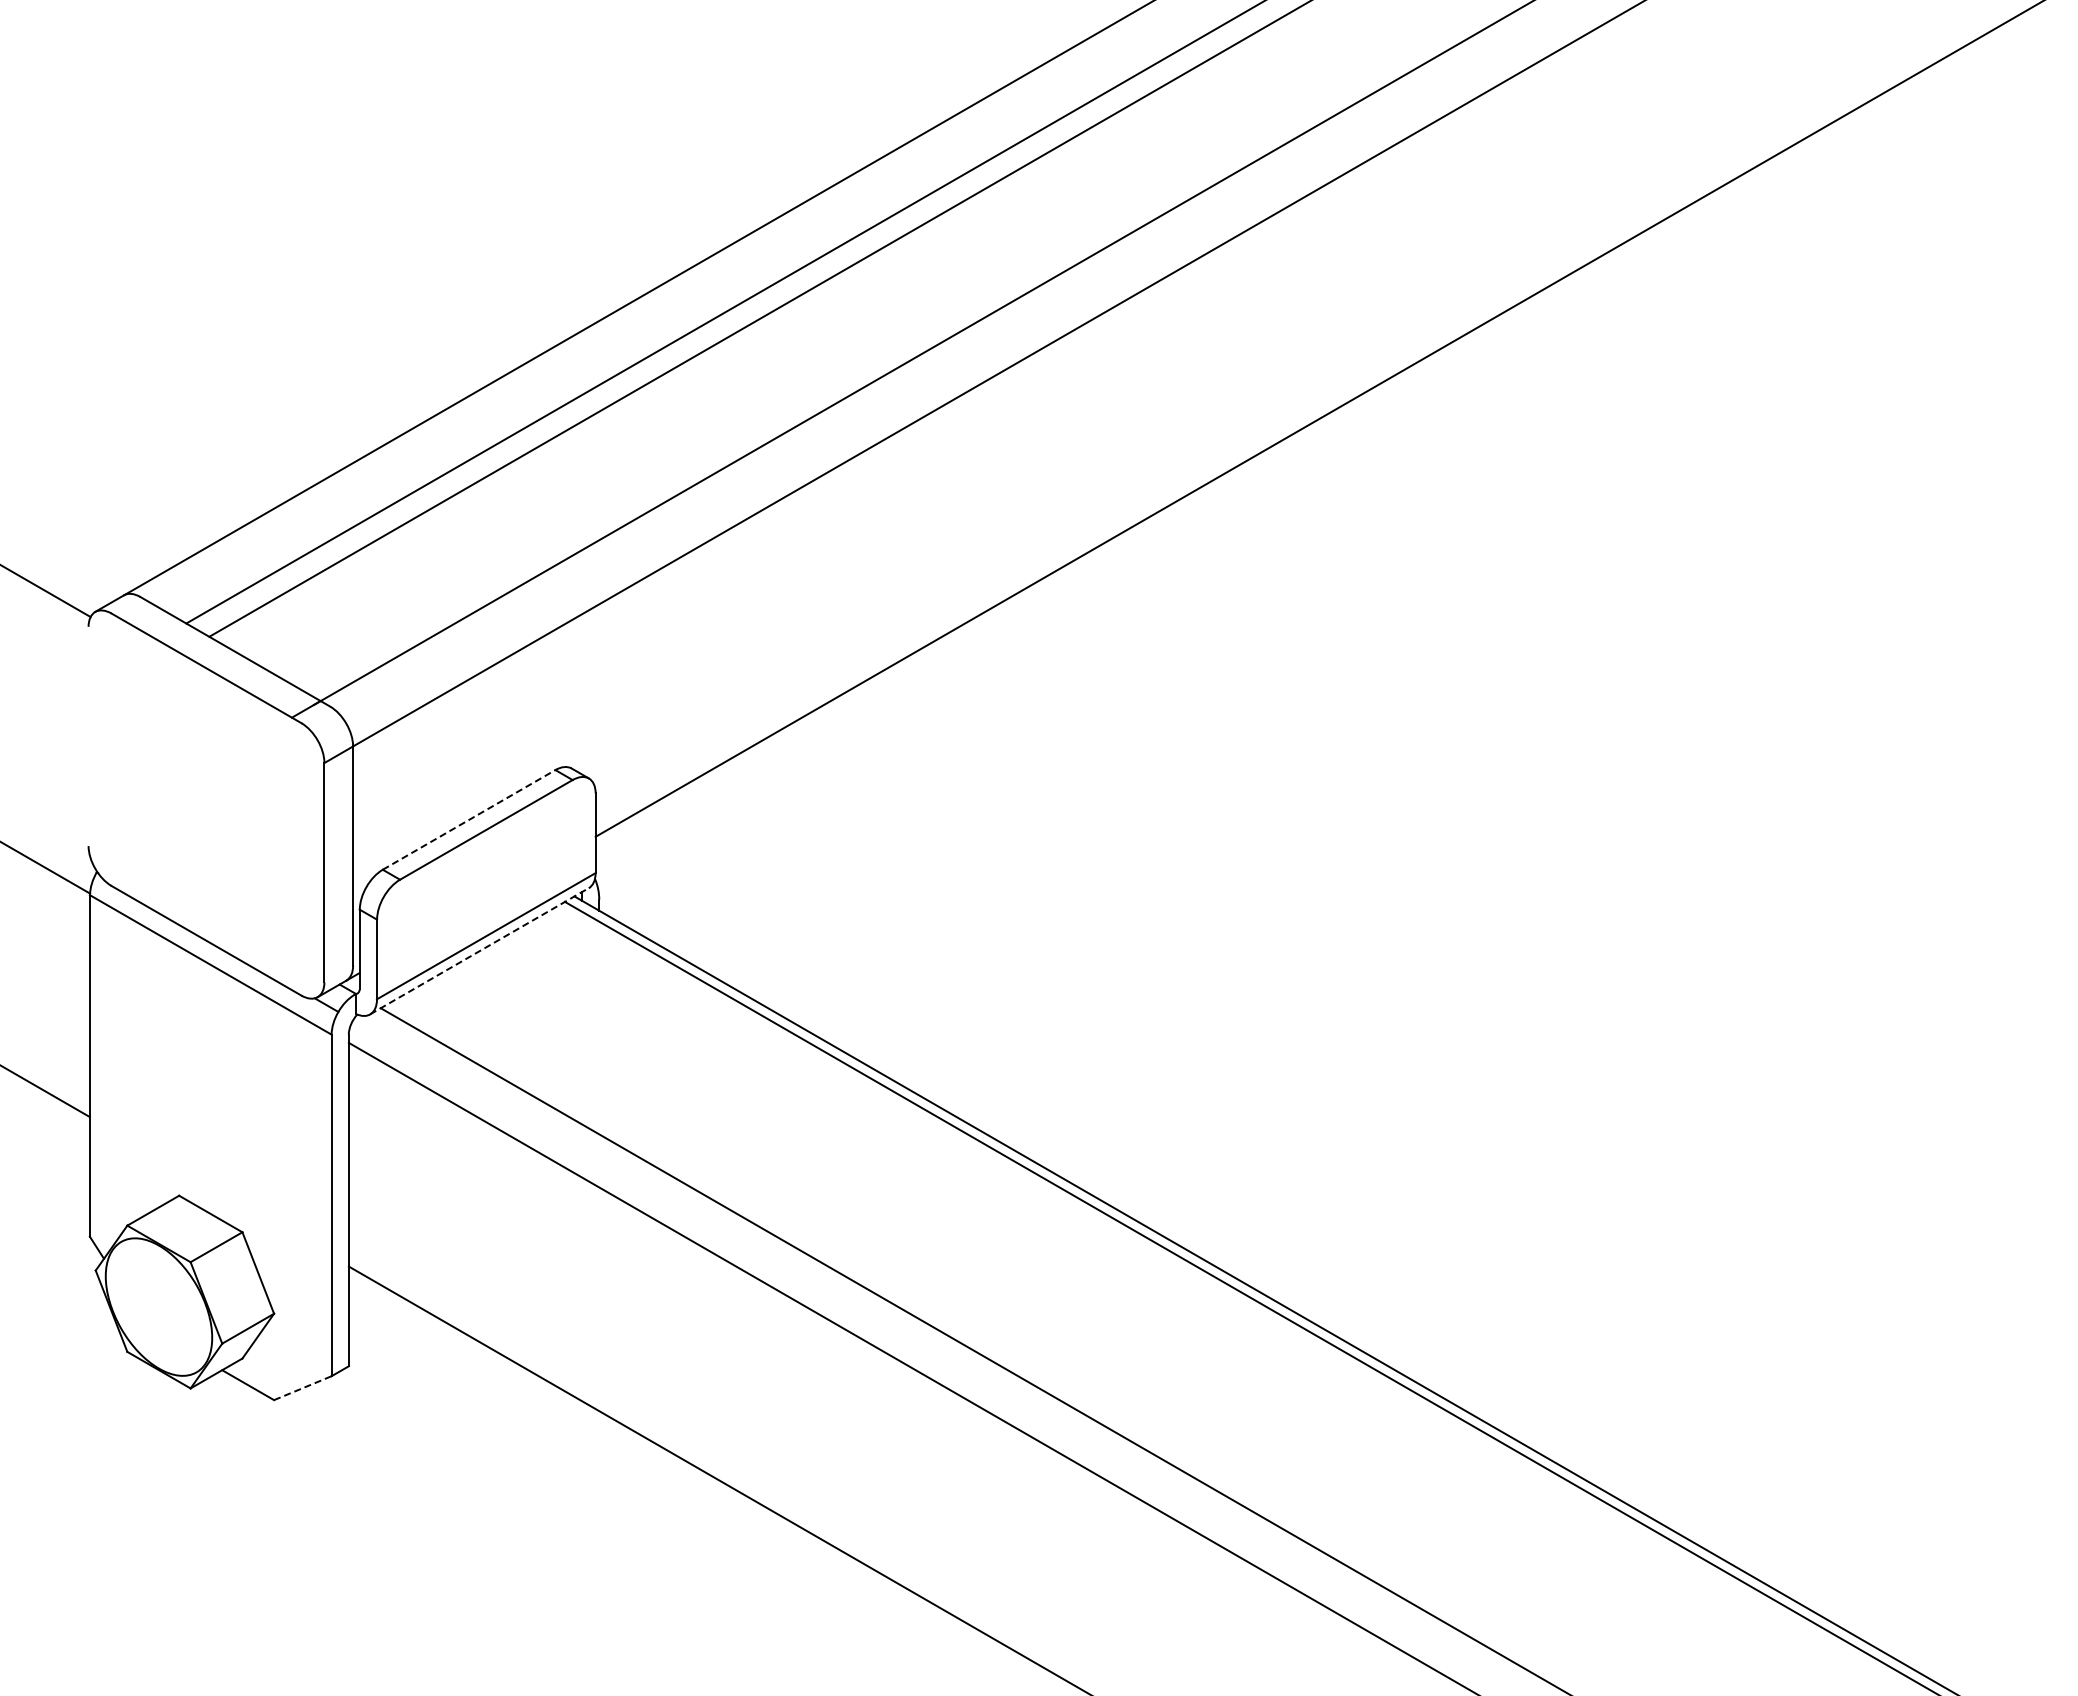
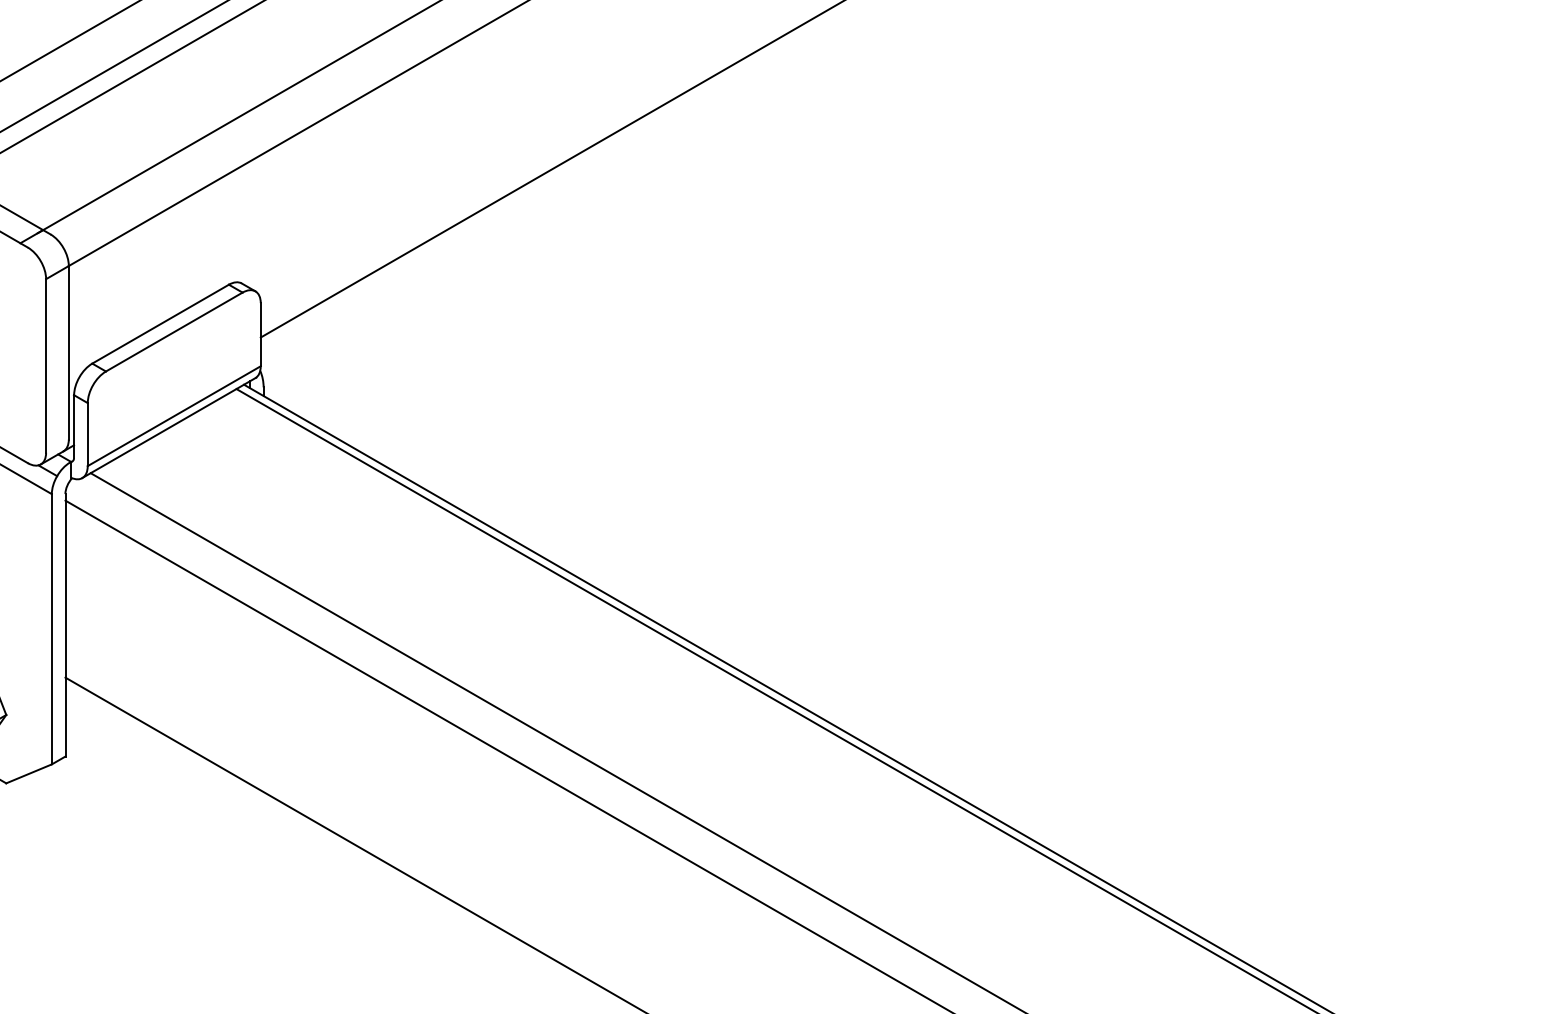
line: (469, 819) -> (160, 323), dashed -> solid
line: (480, 950) -> (169, 427), dashed -> solid
line: (303, 1387) -> (29, 773), dashed -> solid

